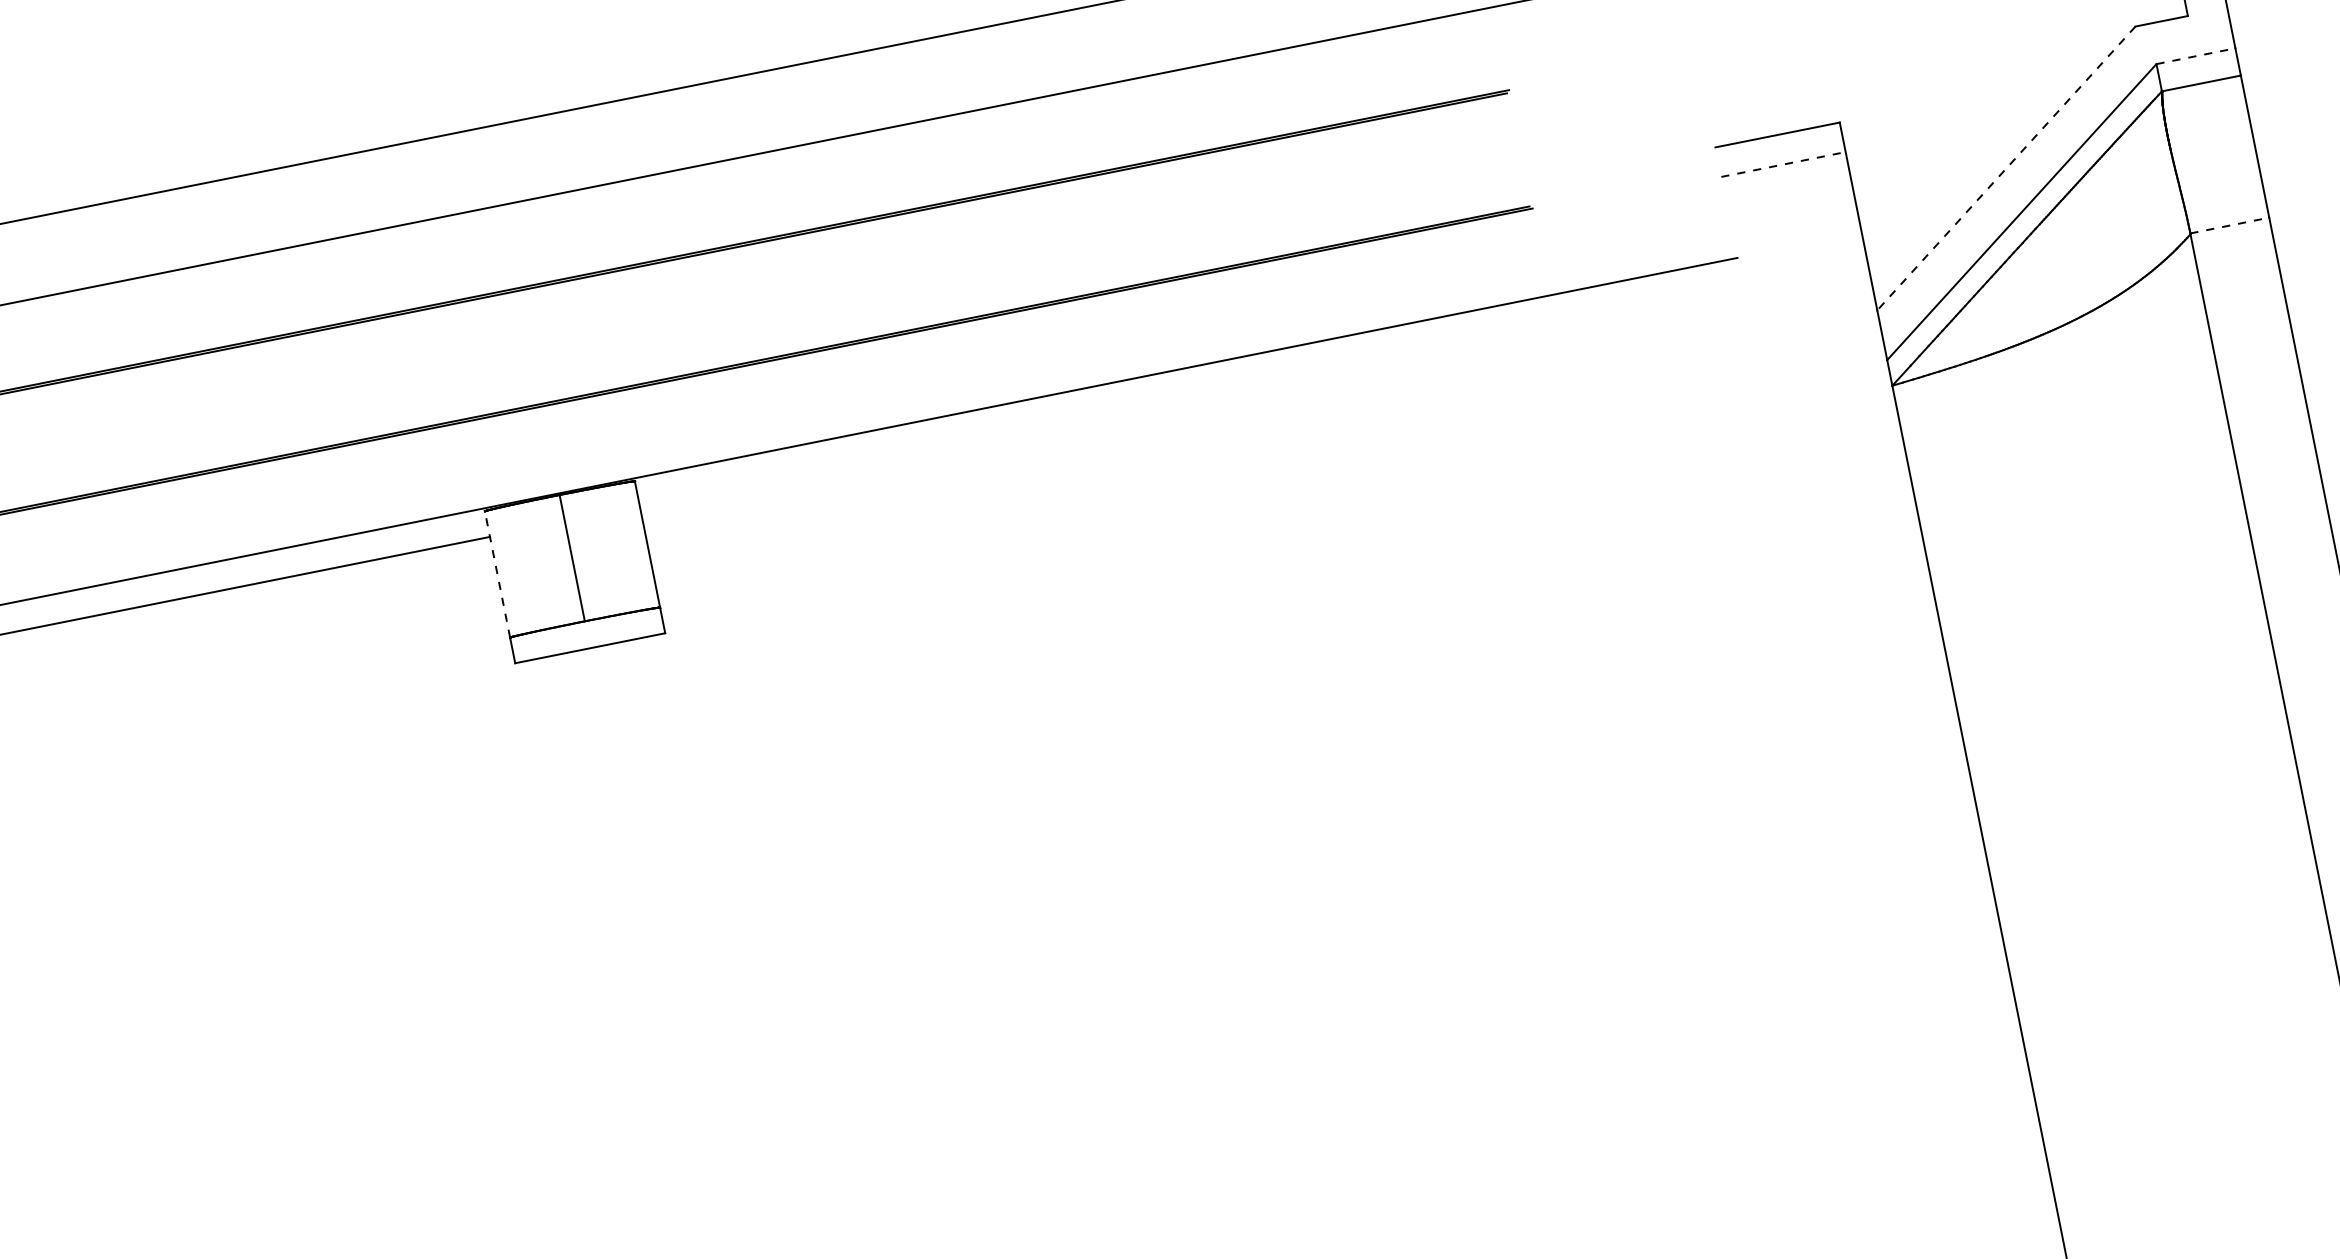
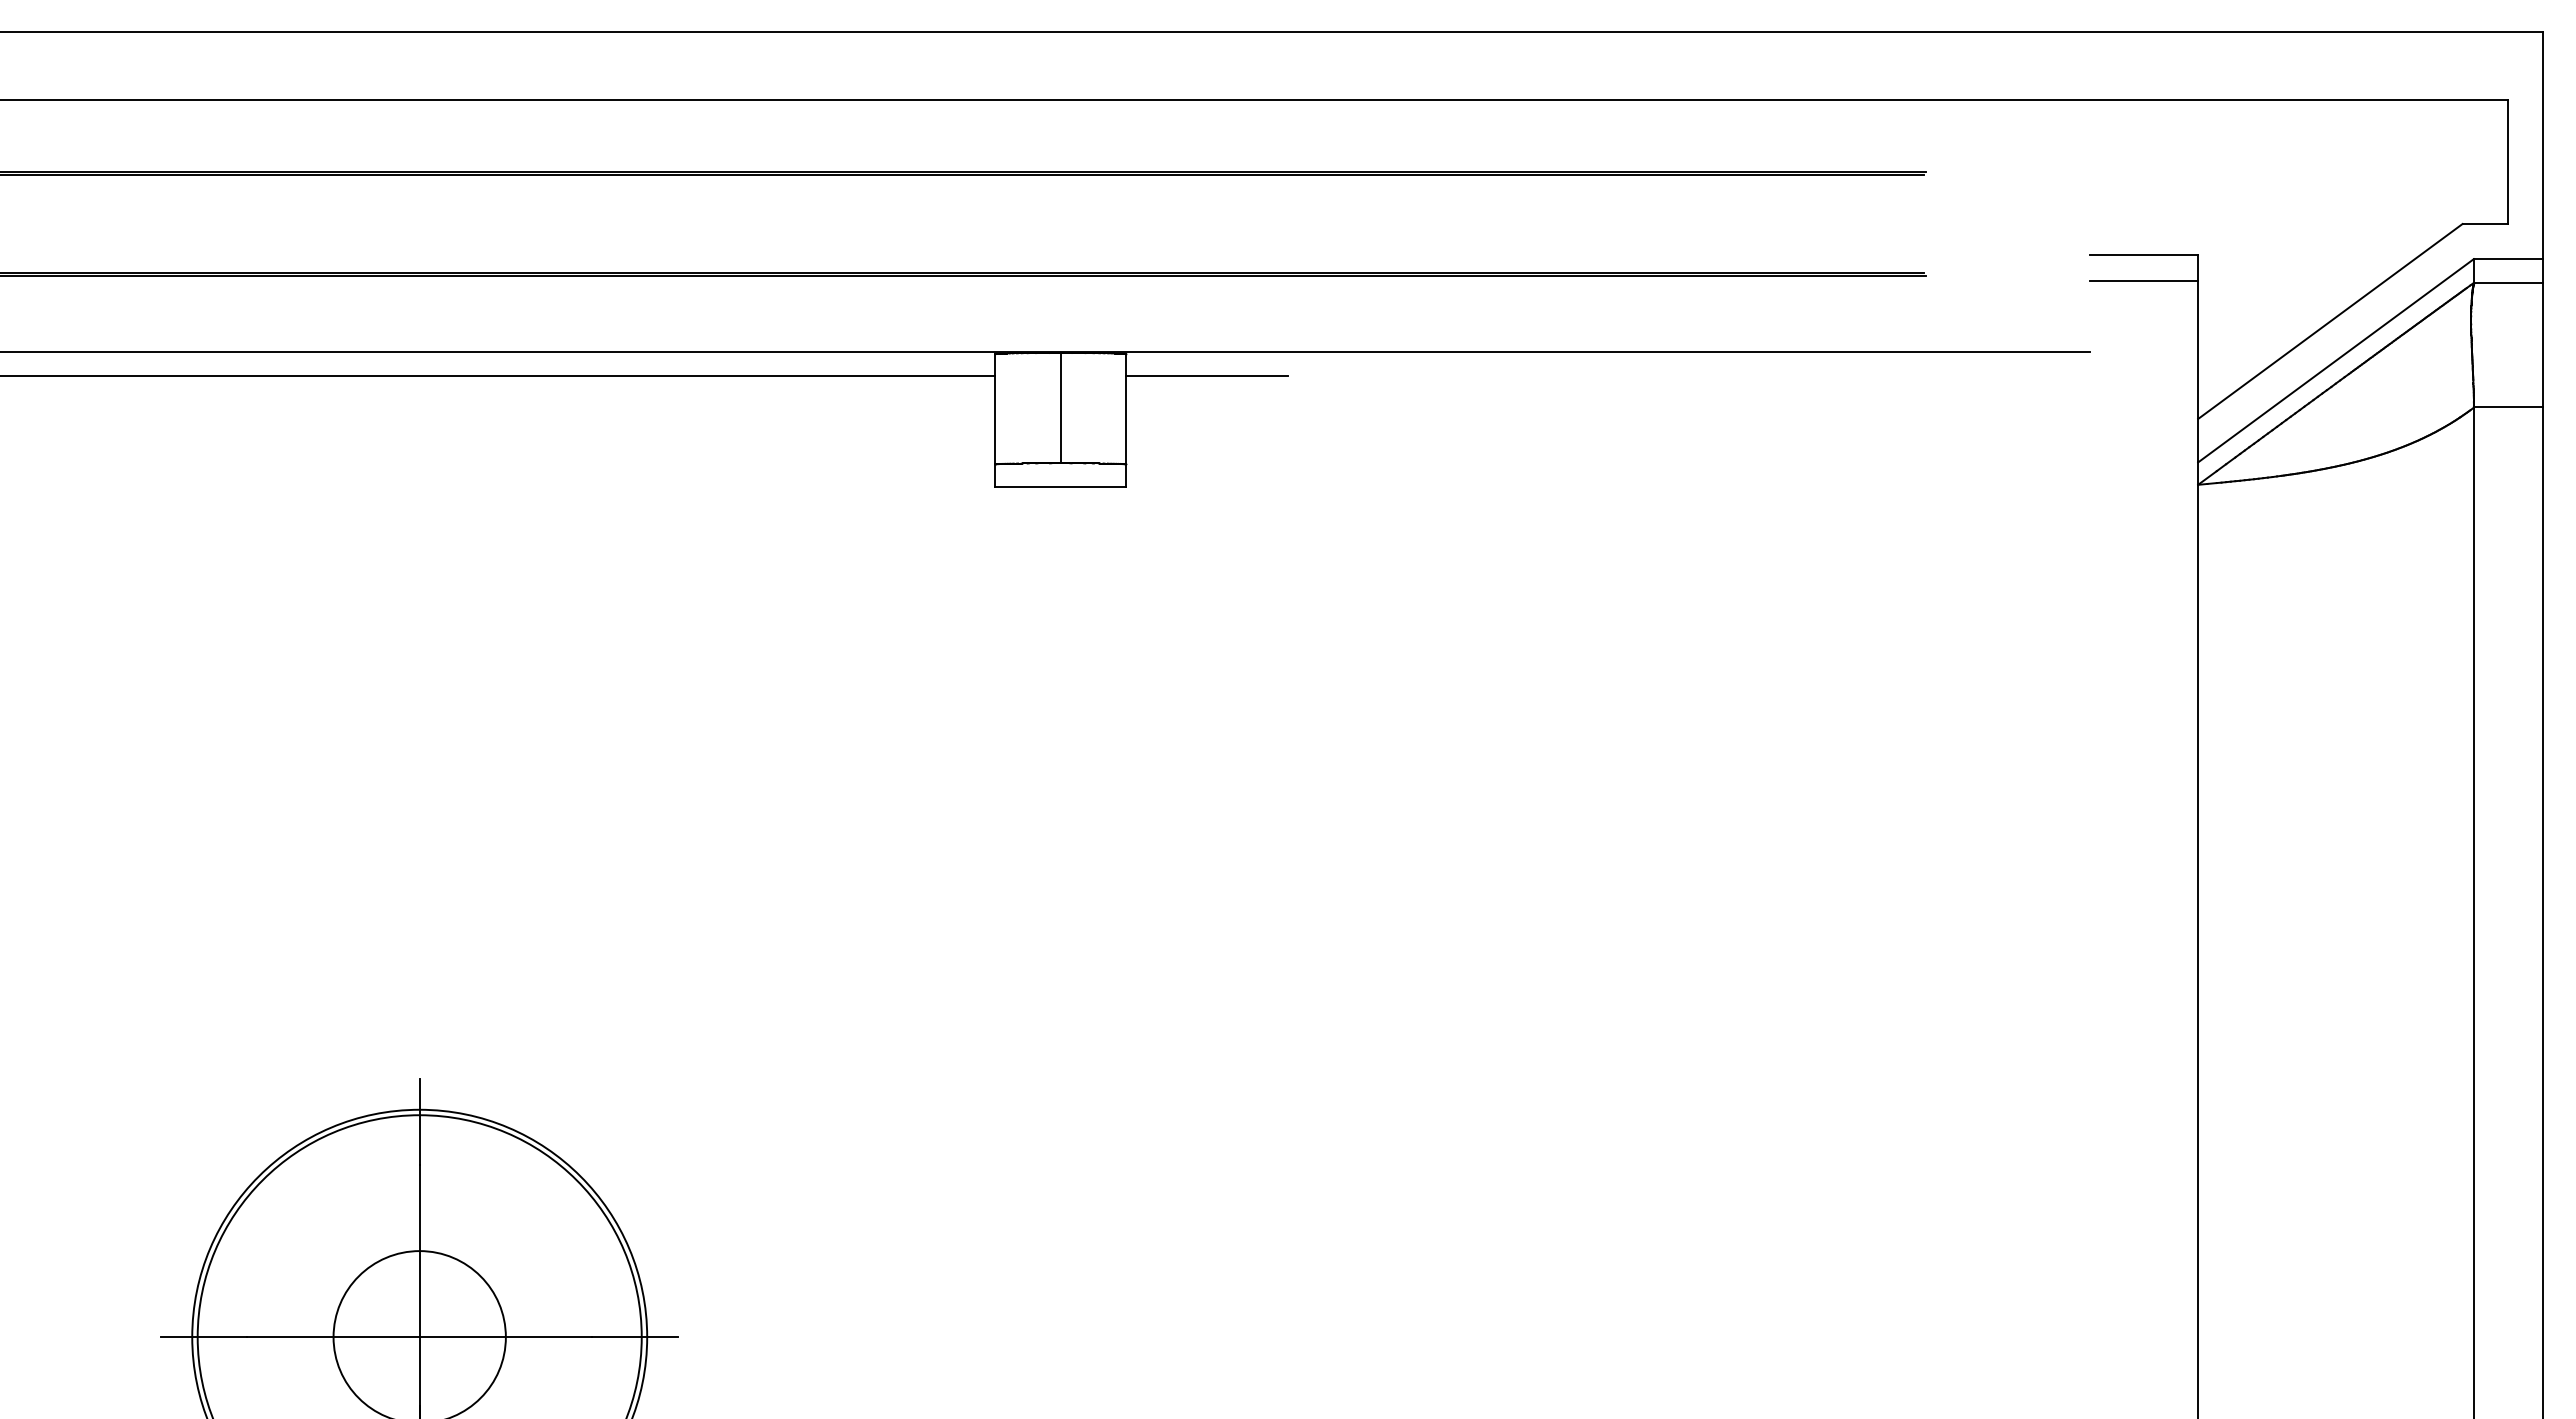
line: (2196, 56) -> (2508, 259), dashed -> solid
line: (1784, 164) -> (2144, 280), dashed -> solid
line: (2005, 168) -> (2329, 321), dashed -> solid
line: (2229, 225) -> (2508, 406), dashed -> solid
line: (733, 488) -> (1207, 376), added
line: (497, 573) -> (995, 408), dashed -> solid

